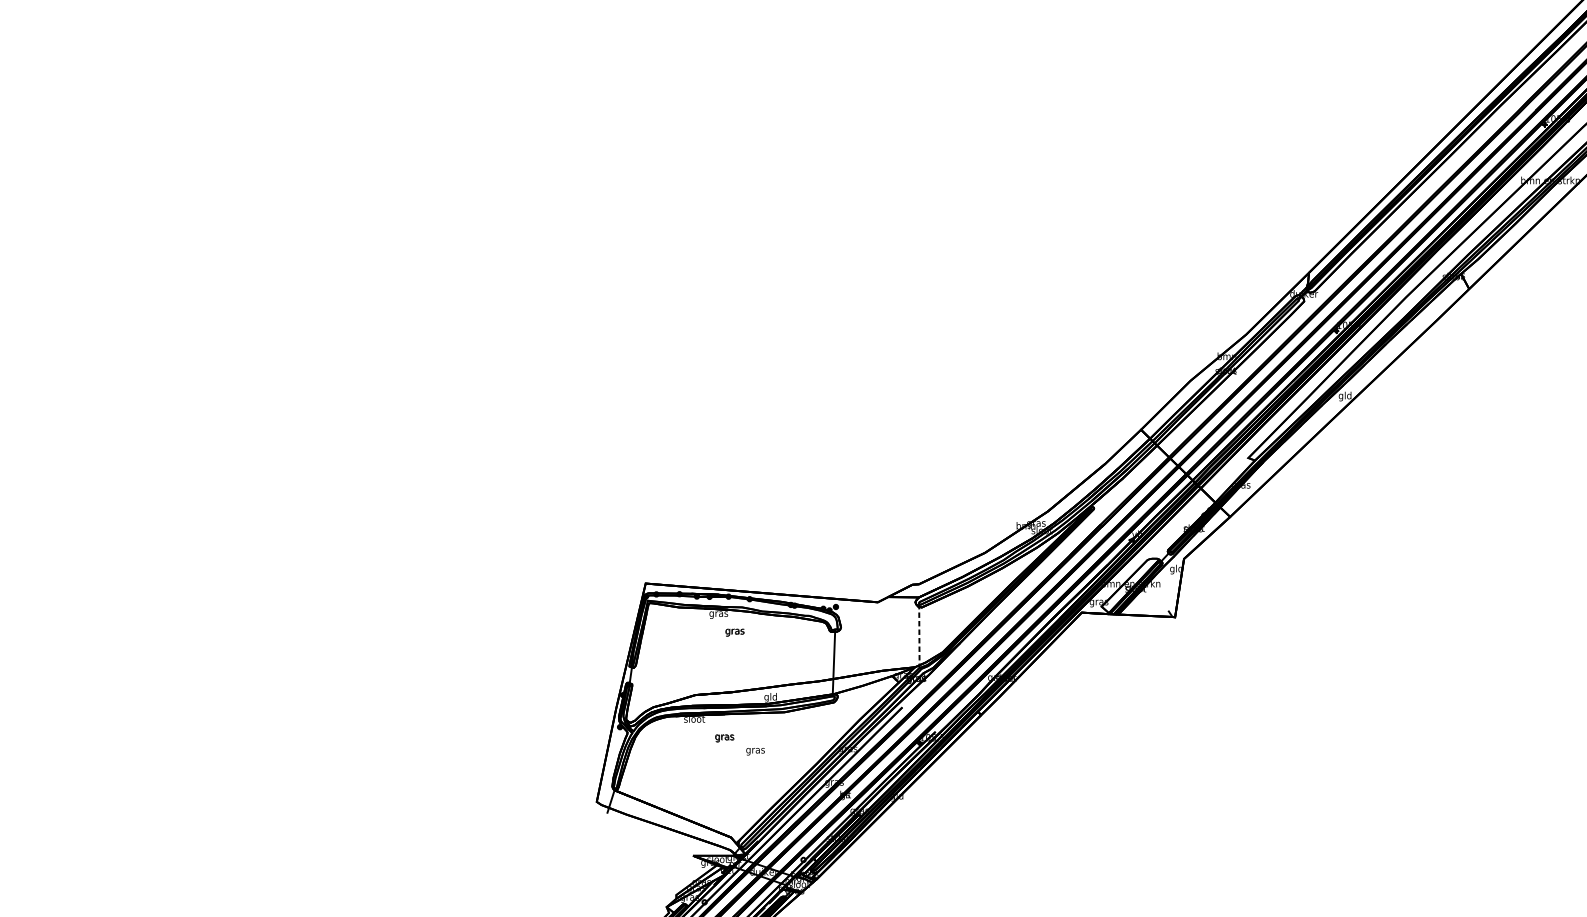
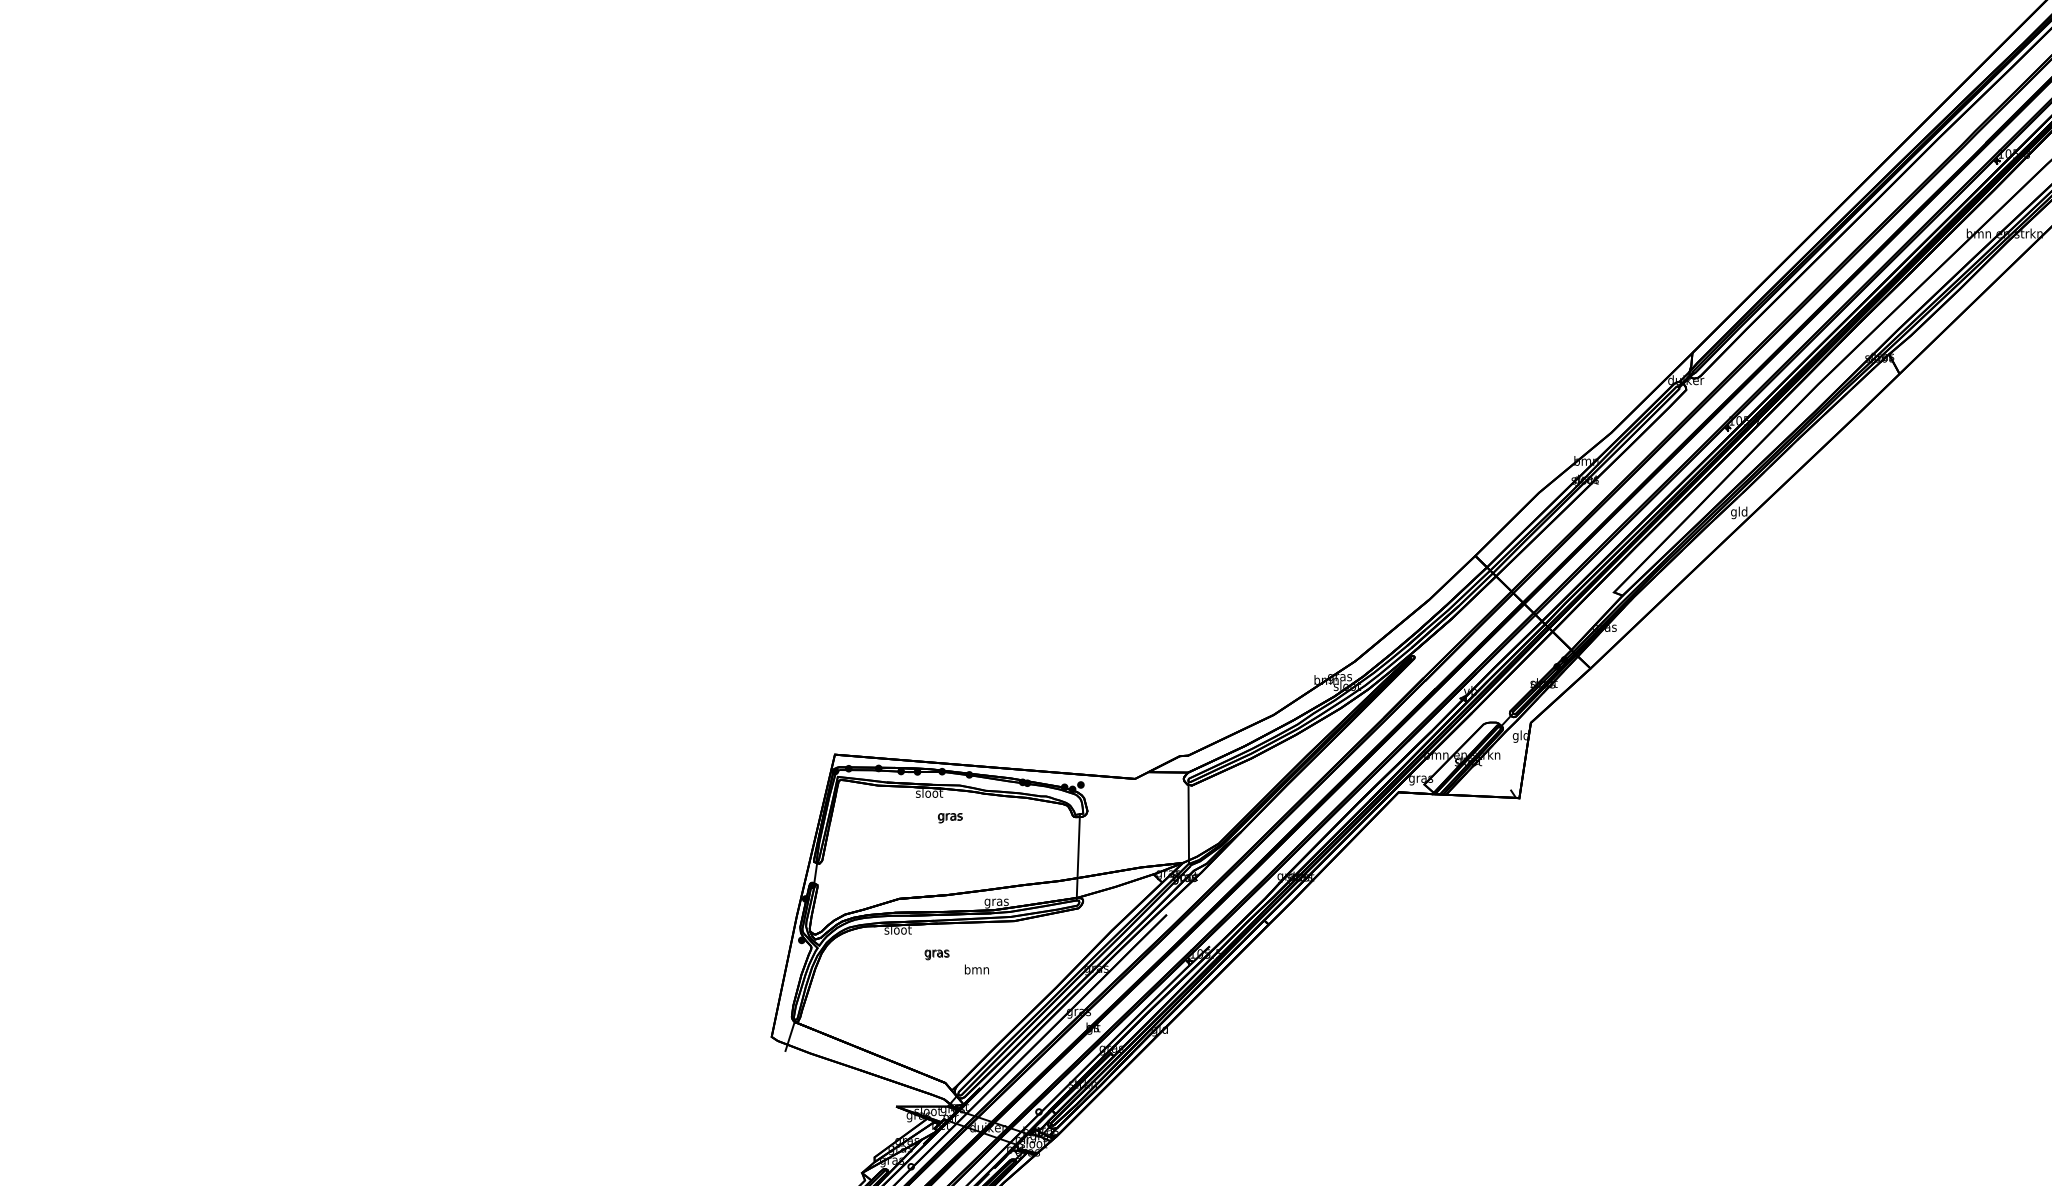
text: (718, 614) -> (929, 794), gras -> sloot
line: (919, 636) -> (1188, 822), dashed -> solid
text: (770, 697) -> (996, 902), gld -> gras
text: (755, 750) -> (976, 970), gras -> bmn

